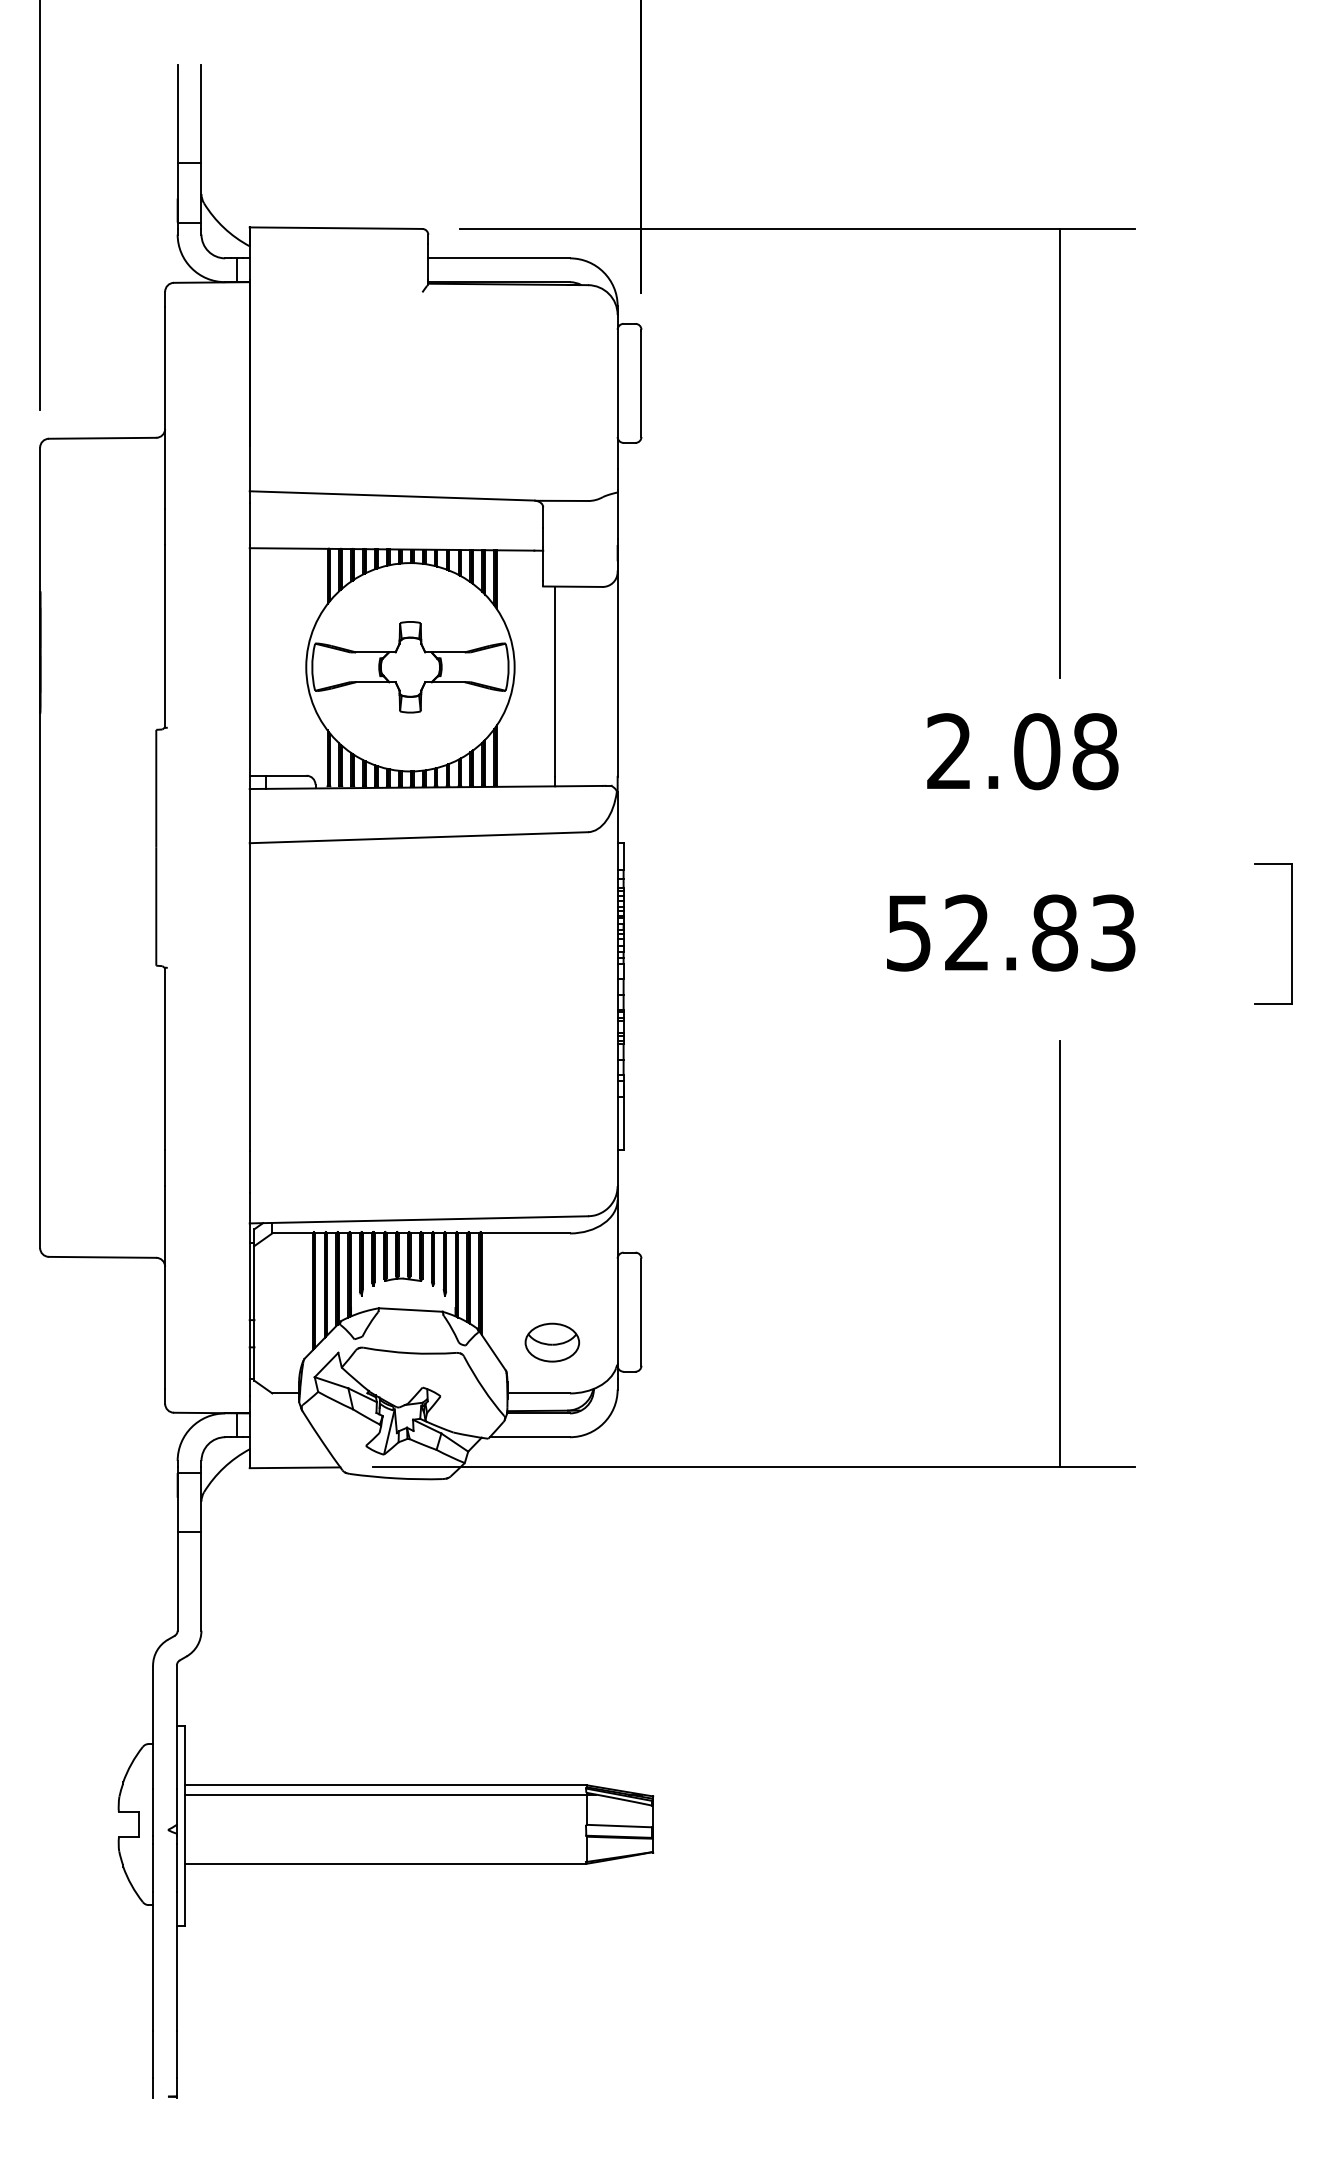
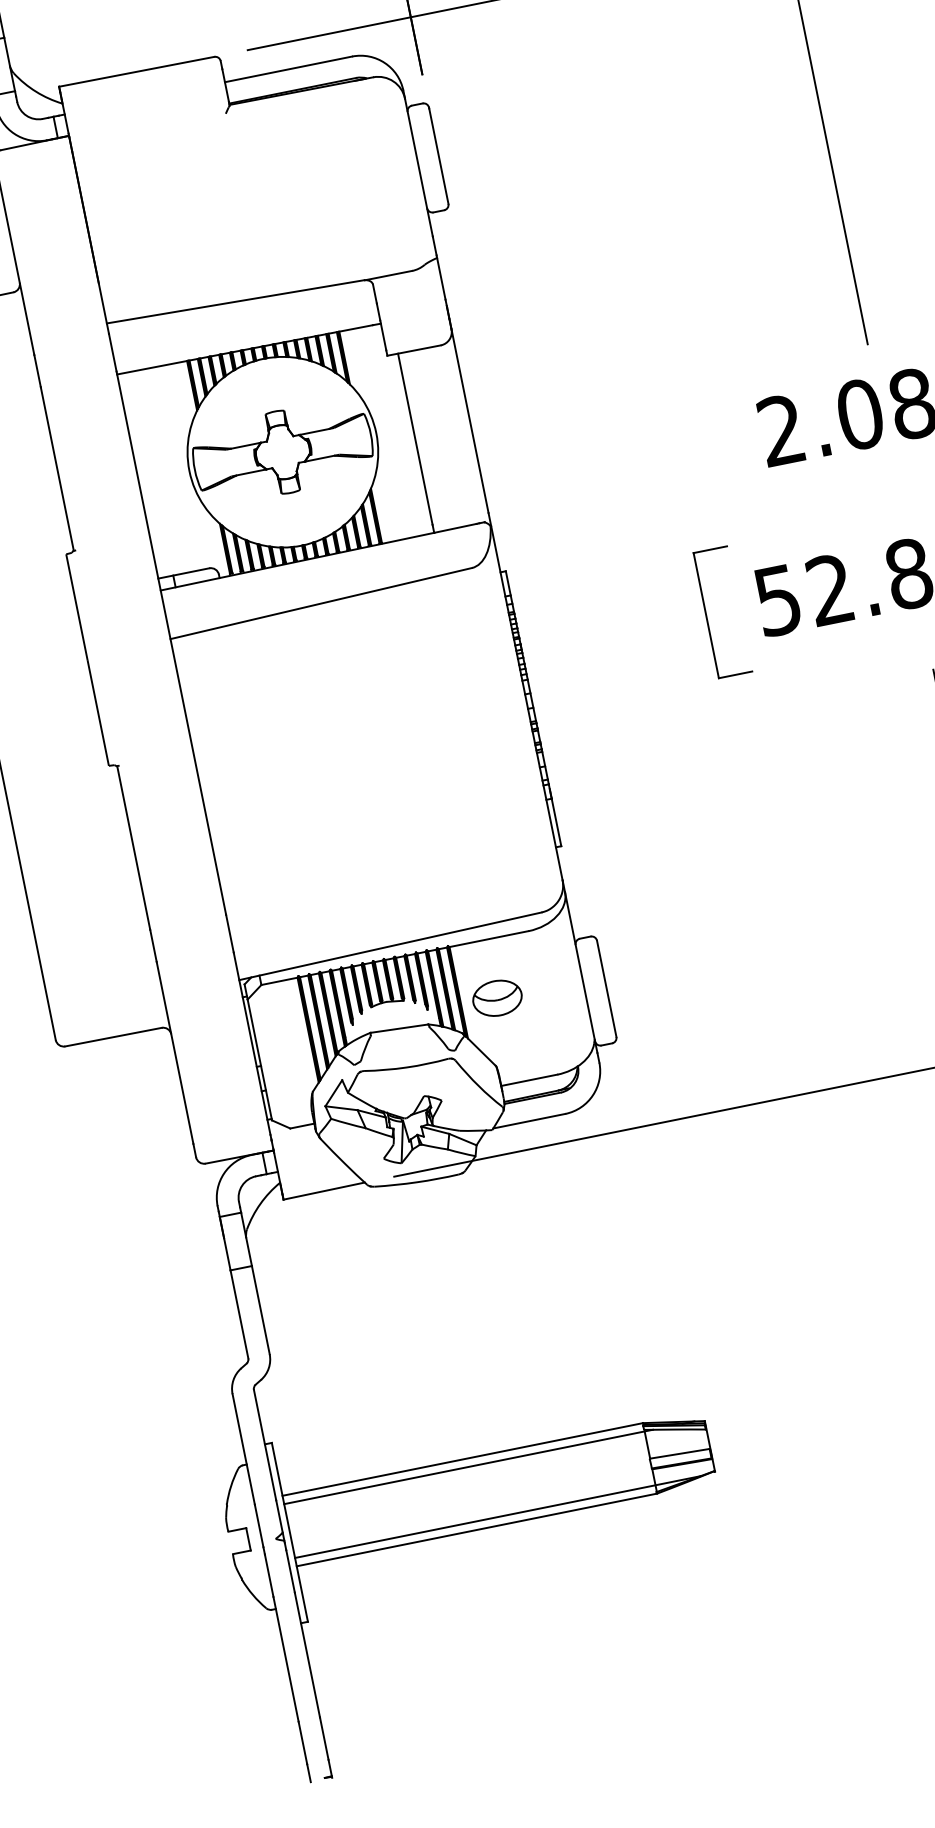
part: (829, 933) -> (706, 615), added
part: (552, 1342) -> (497, 998), moved
line: (410, 1854) -> (497, 1517), added

